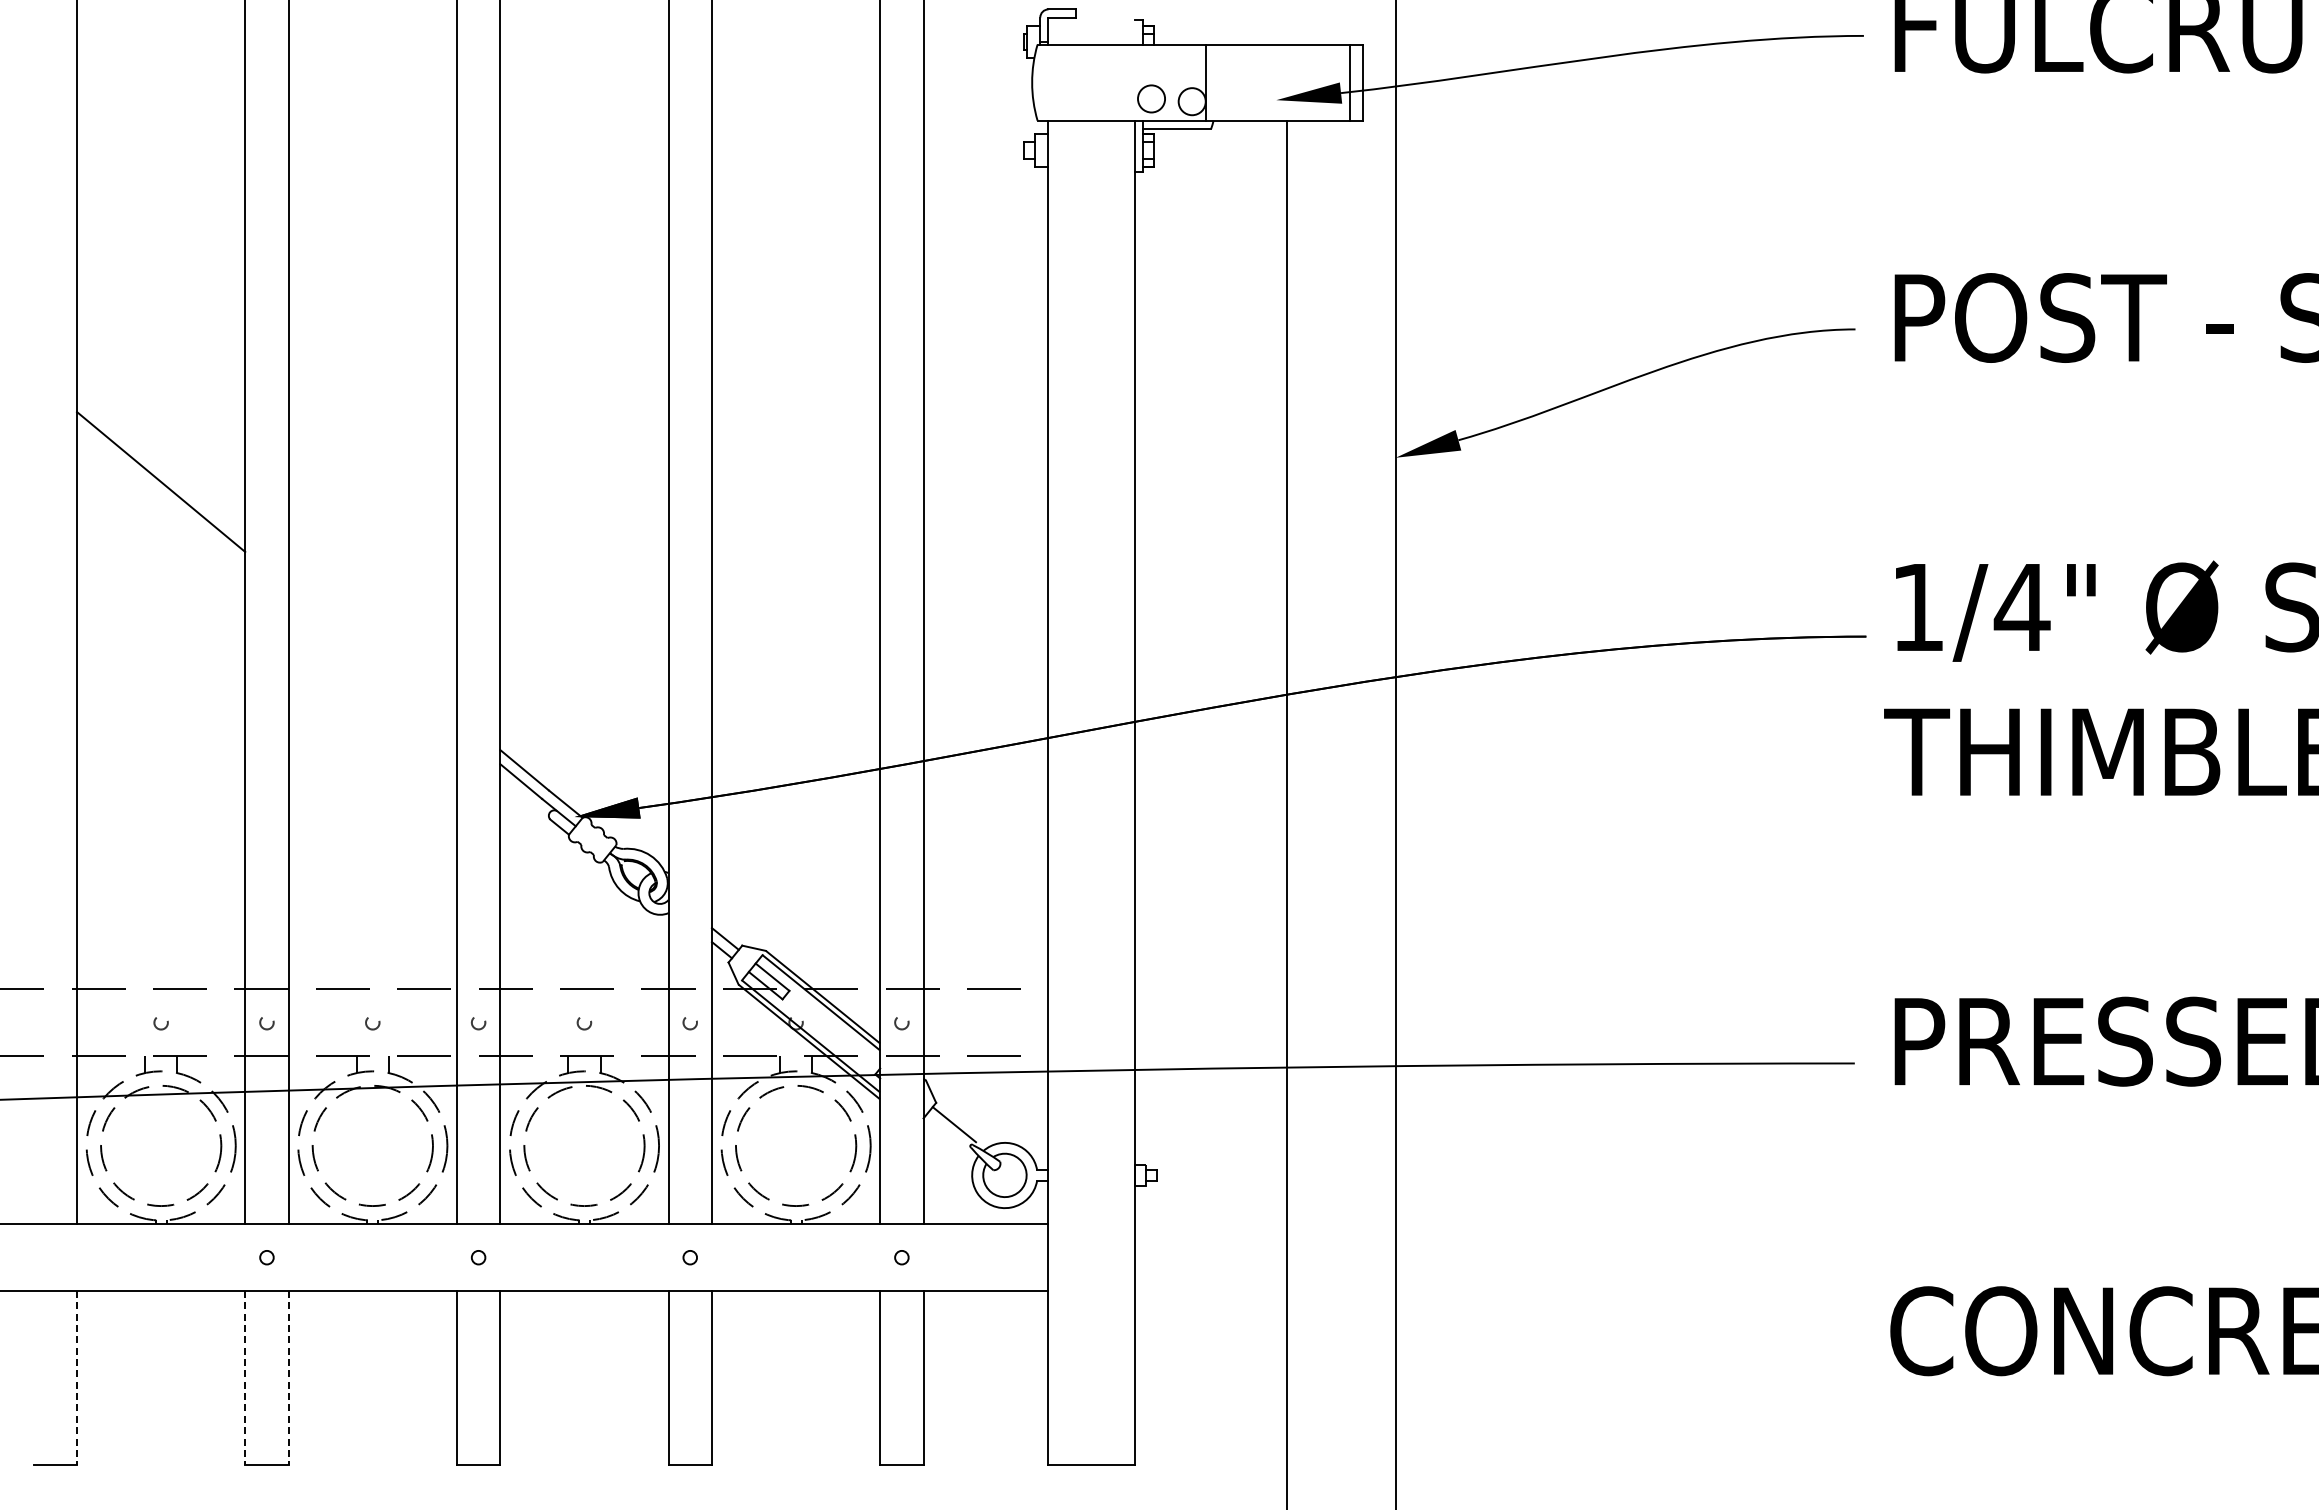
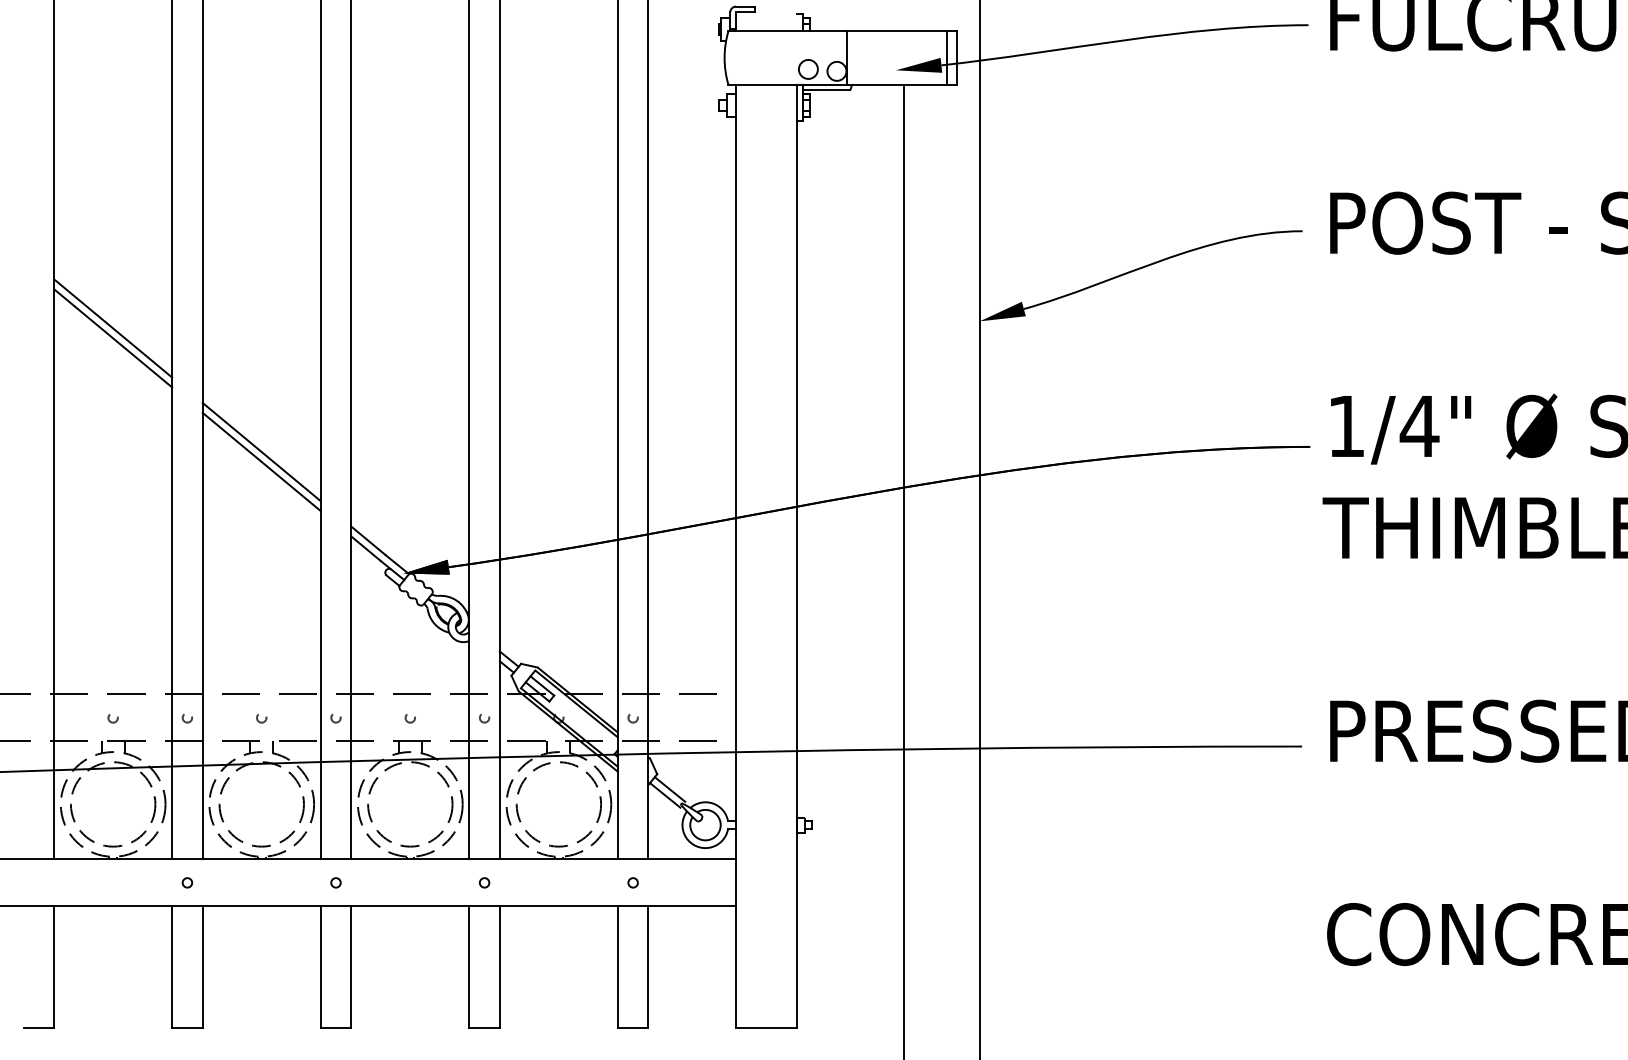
line: (161, 467) -> (113, 328), added
line: (372, 643) -> (261, 451), added
line: (372, 658) -> (261, 462), added
line: (947, 1132) -> (665, 795), added
line: (77, 1377) -> (54, 966), dashed -> solid
line: (245, 1377) -> (172, 966), dashed -> solid
line: (288, 1377) -> (202, 966), dashed -> solid

